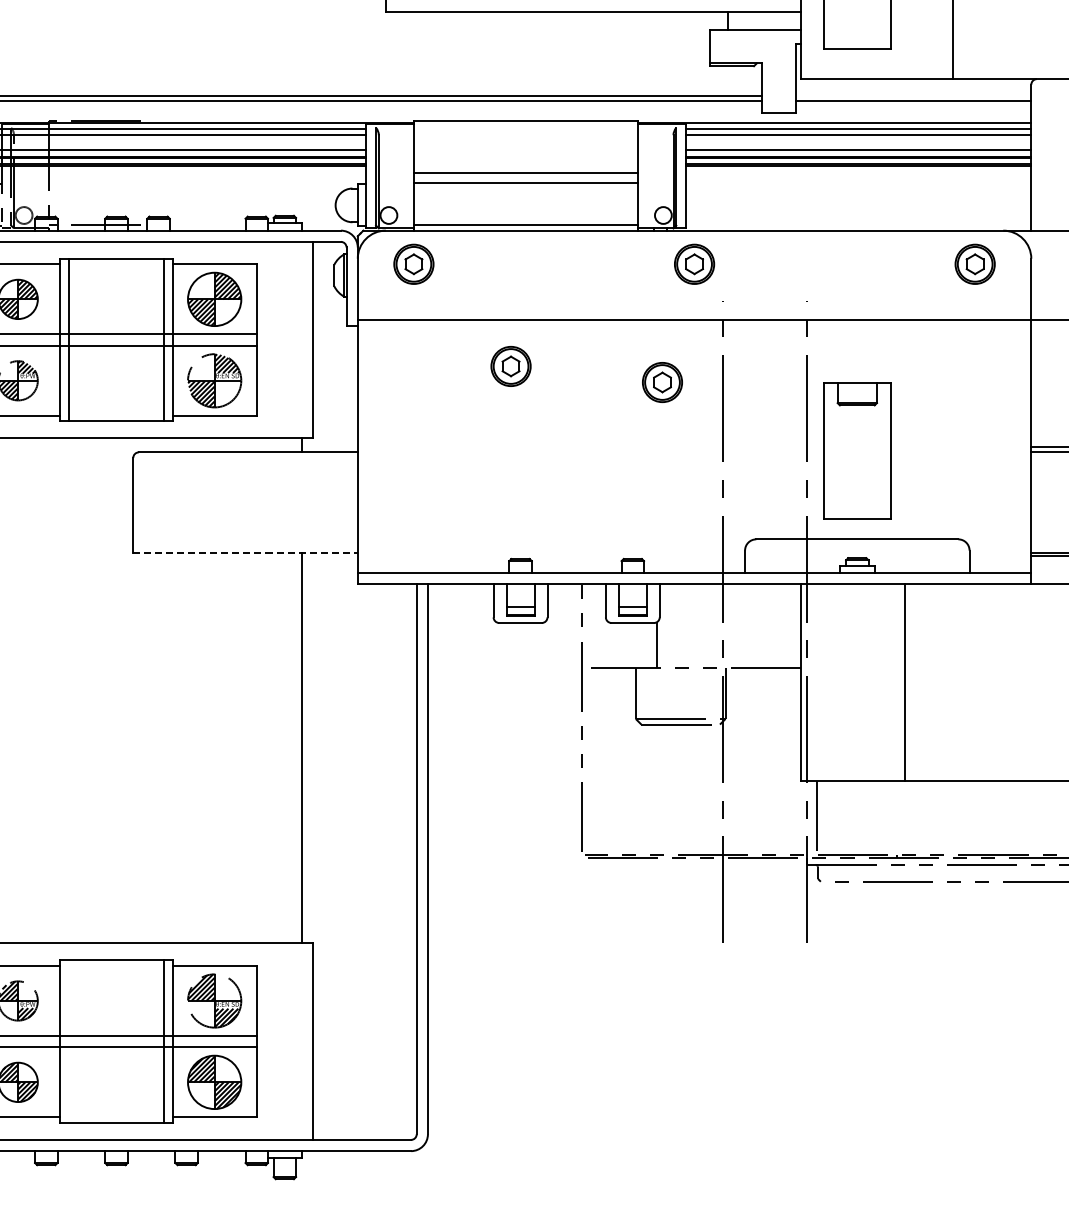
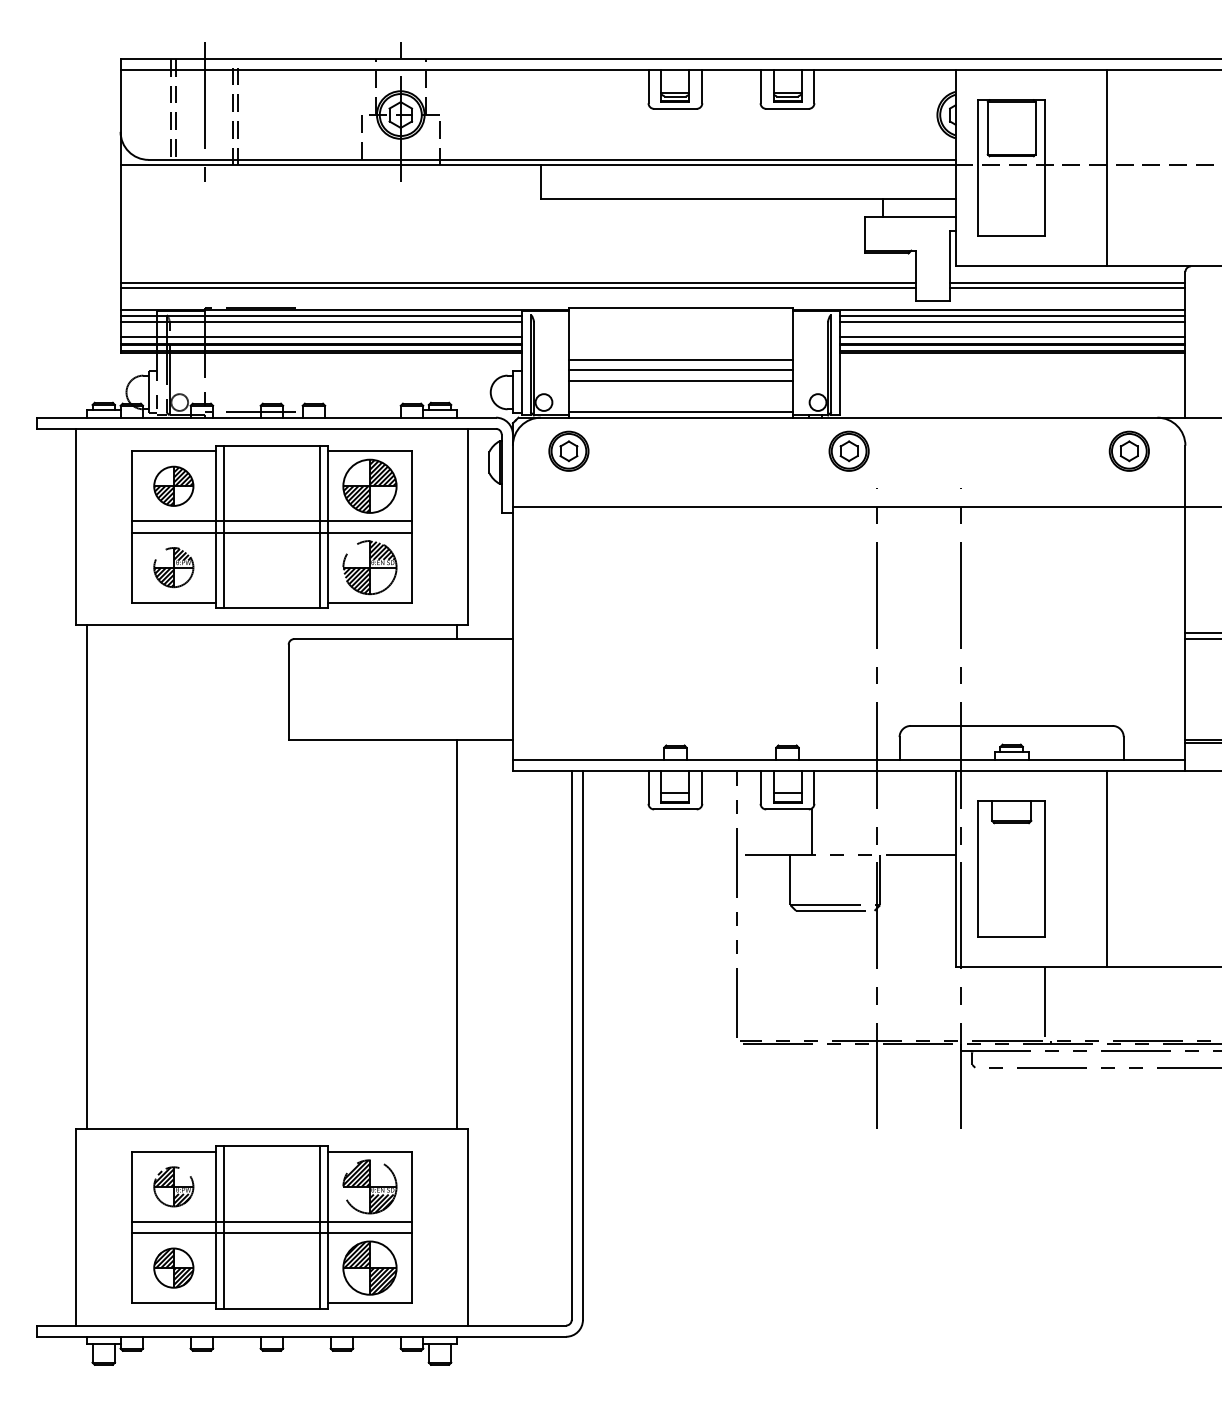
line: (913, 96) -> (1067, 283), added
line: (525, 194) -> (680, 381), added
part: (510, 365) -> (665, 552), removed
part: (661, 381) -> (816, 568), removed
part: (857, 450) -> (1011, 868), moved
line: (246, 552) -> (401, 739), dashed -> solid
line: (904, 682) -> (1106, 868), moved
line: (817, 817) -> (1045, 1003), moved
line: (68, 1041) -> (224, 1227), added

